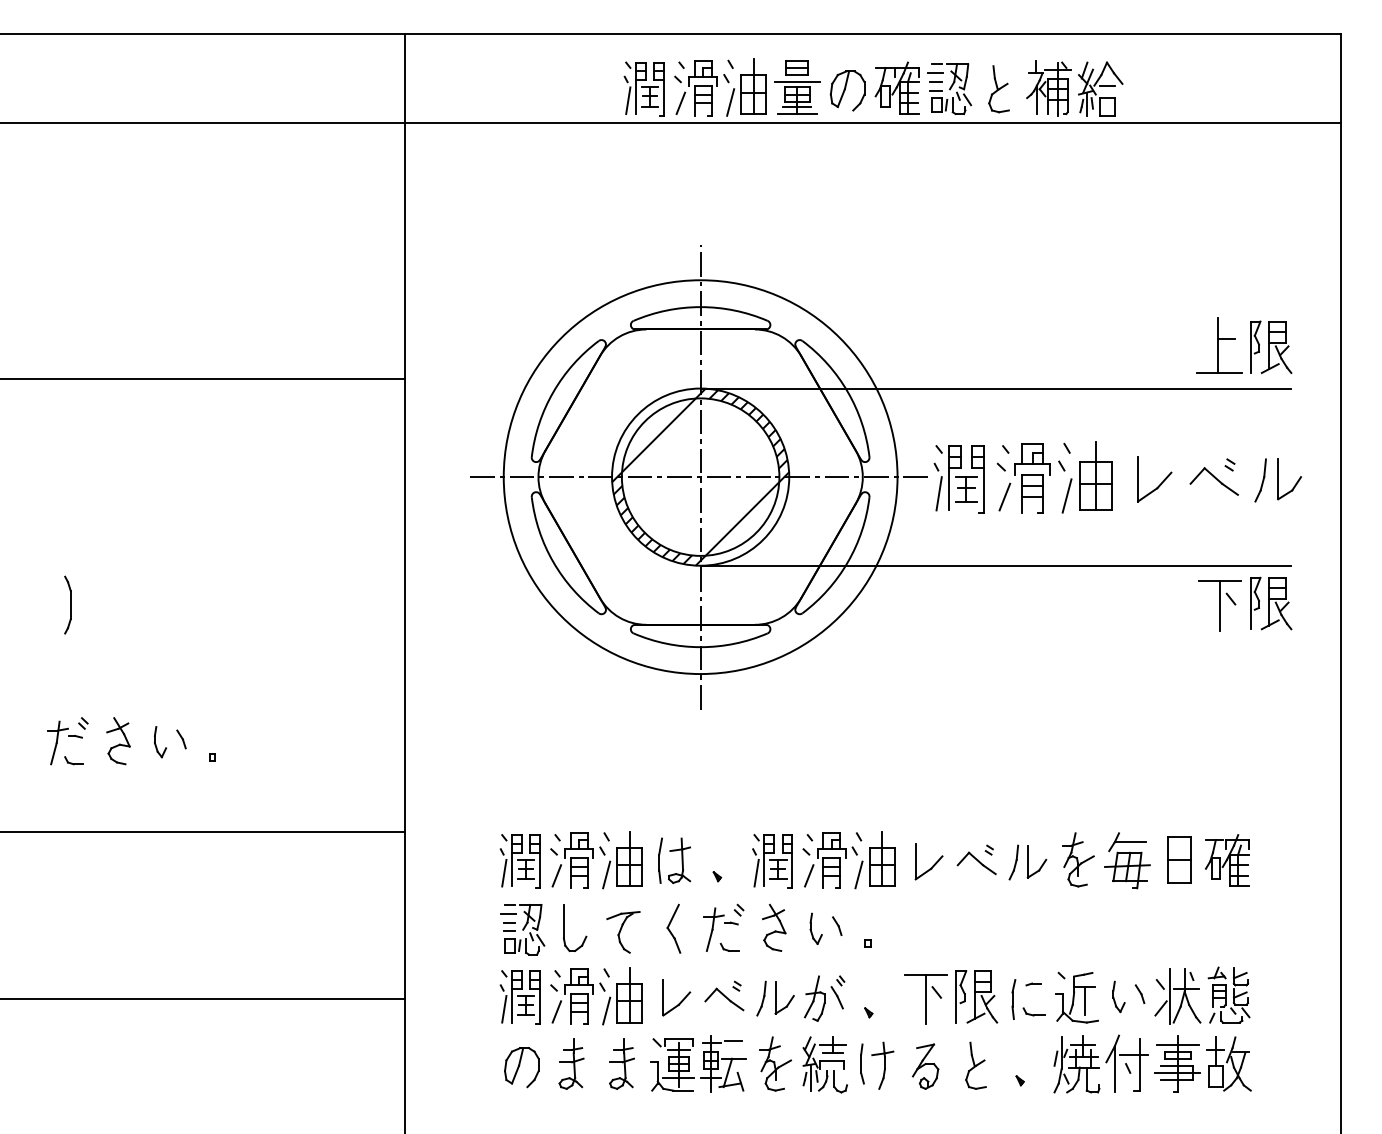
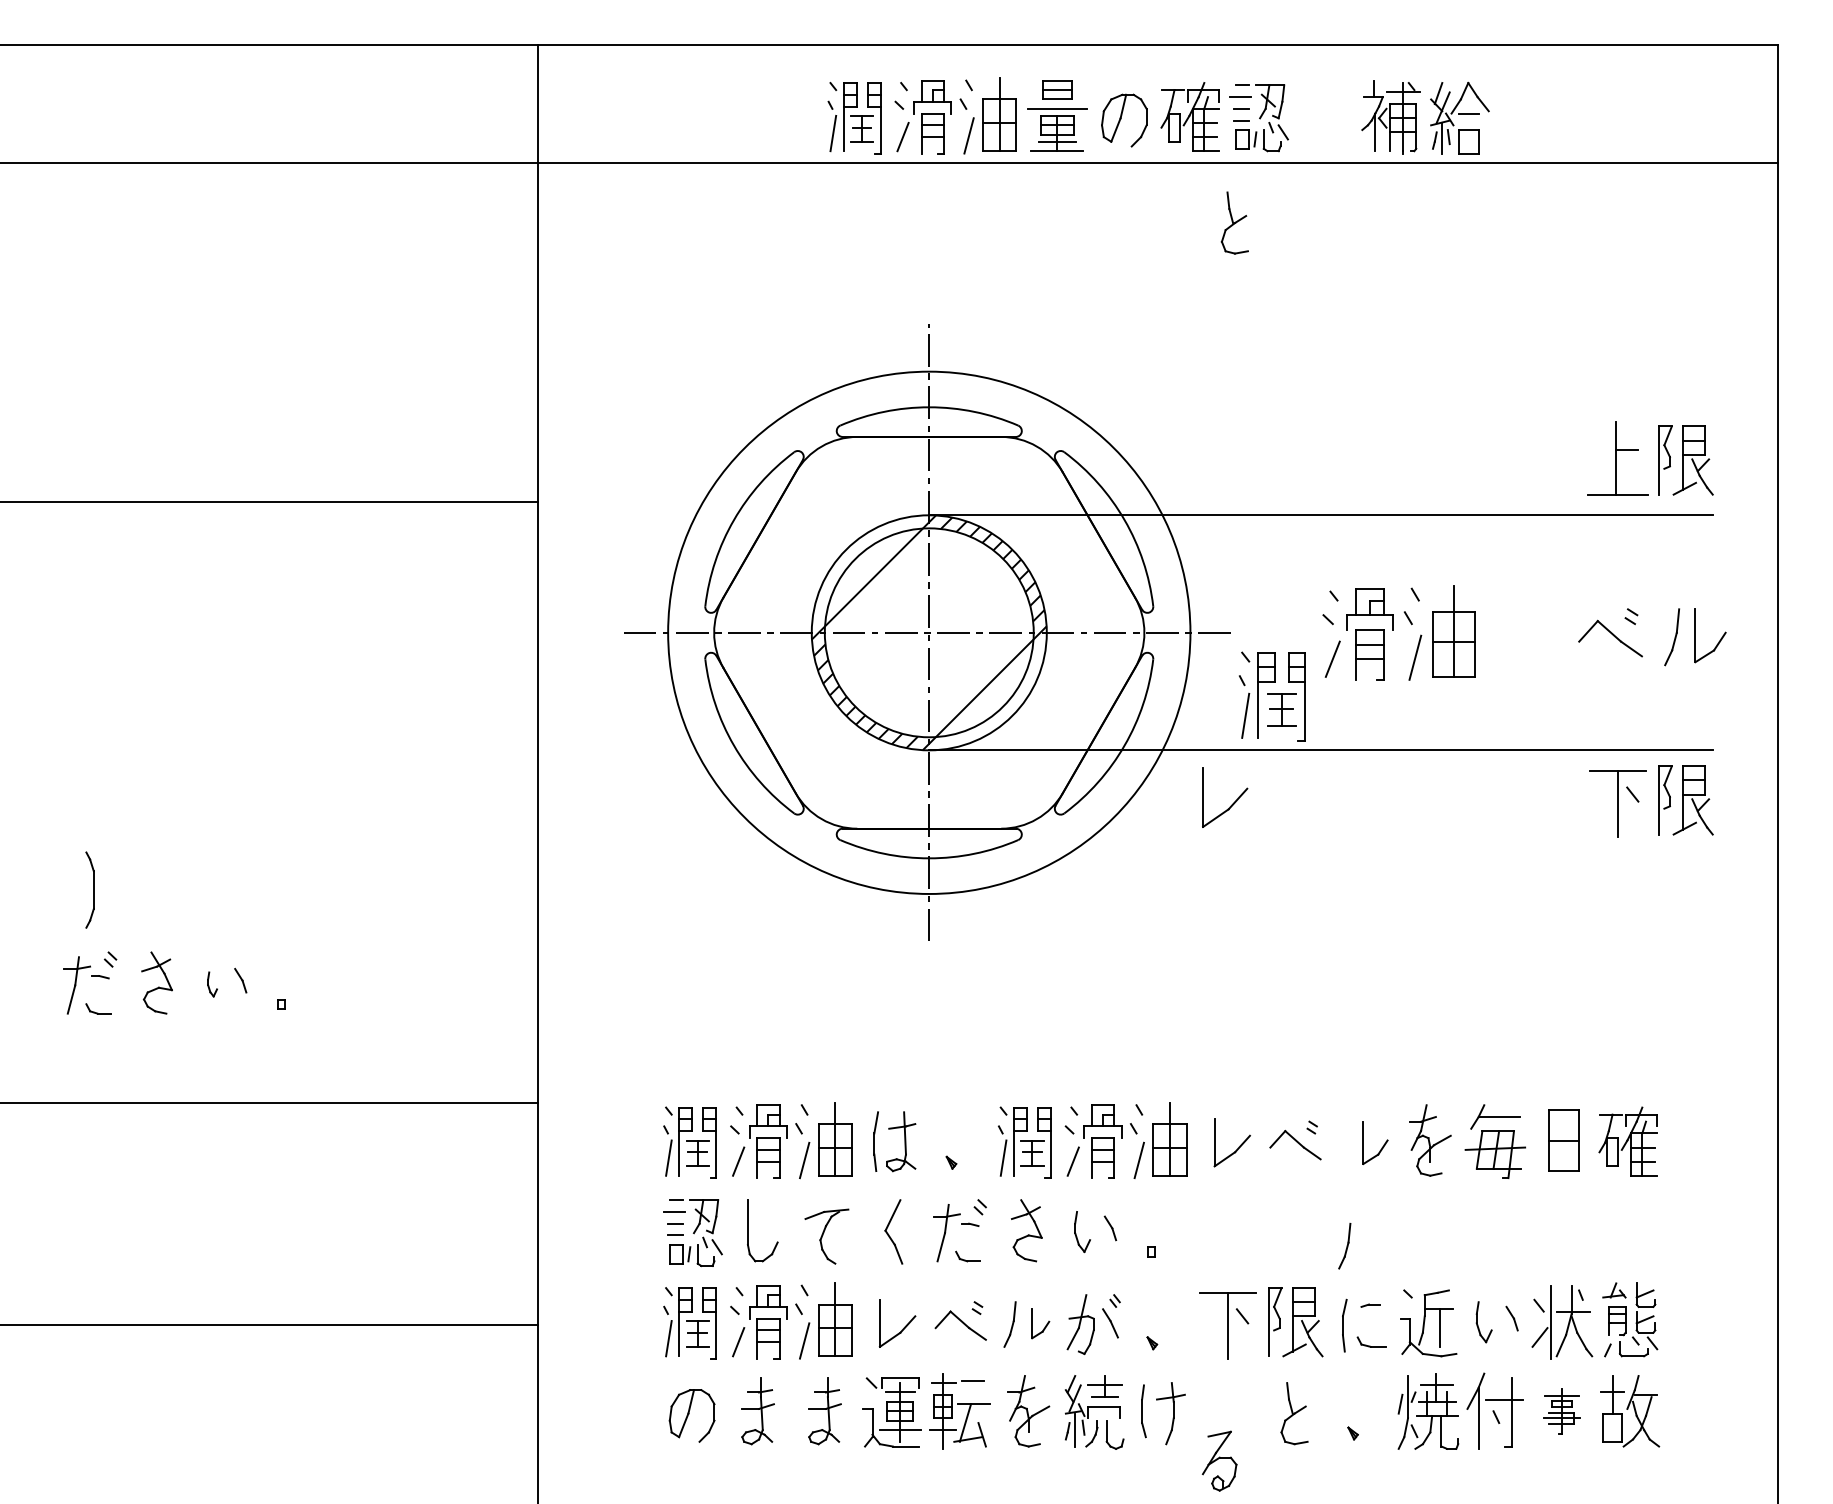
part: (998, 89) -> (1234, 223), moved
part: (958, 479) -> (1271, 696), moved
part: (1159, 484) -> (1231, 804), moved
part: (67, 604) -> (89, 889), moved
part: (159, 742) -> (211, 984), size x0.6
part: (1013, 862) -> (1344, 1246), moved
part: (784, 997) -> (1040, 1323), size x0.7
part: (1177, 1063) -> (1561, 1410), size x0.6
part: (925, 1066) -> (1219, 1460), moved

